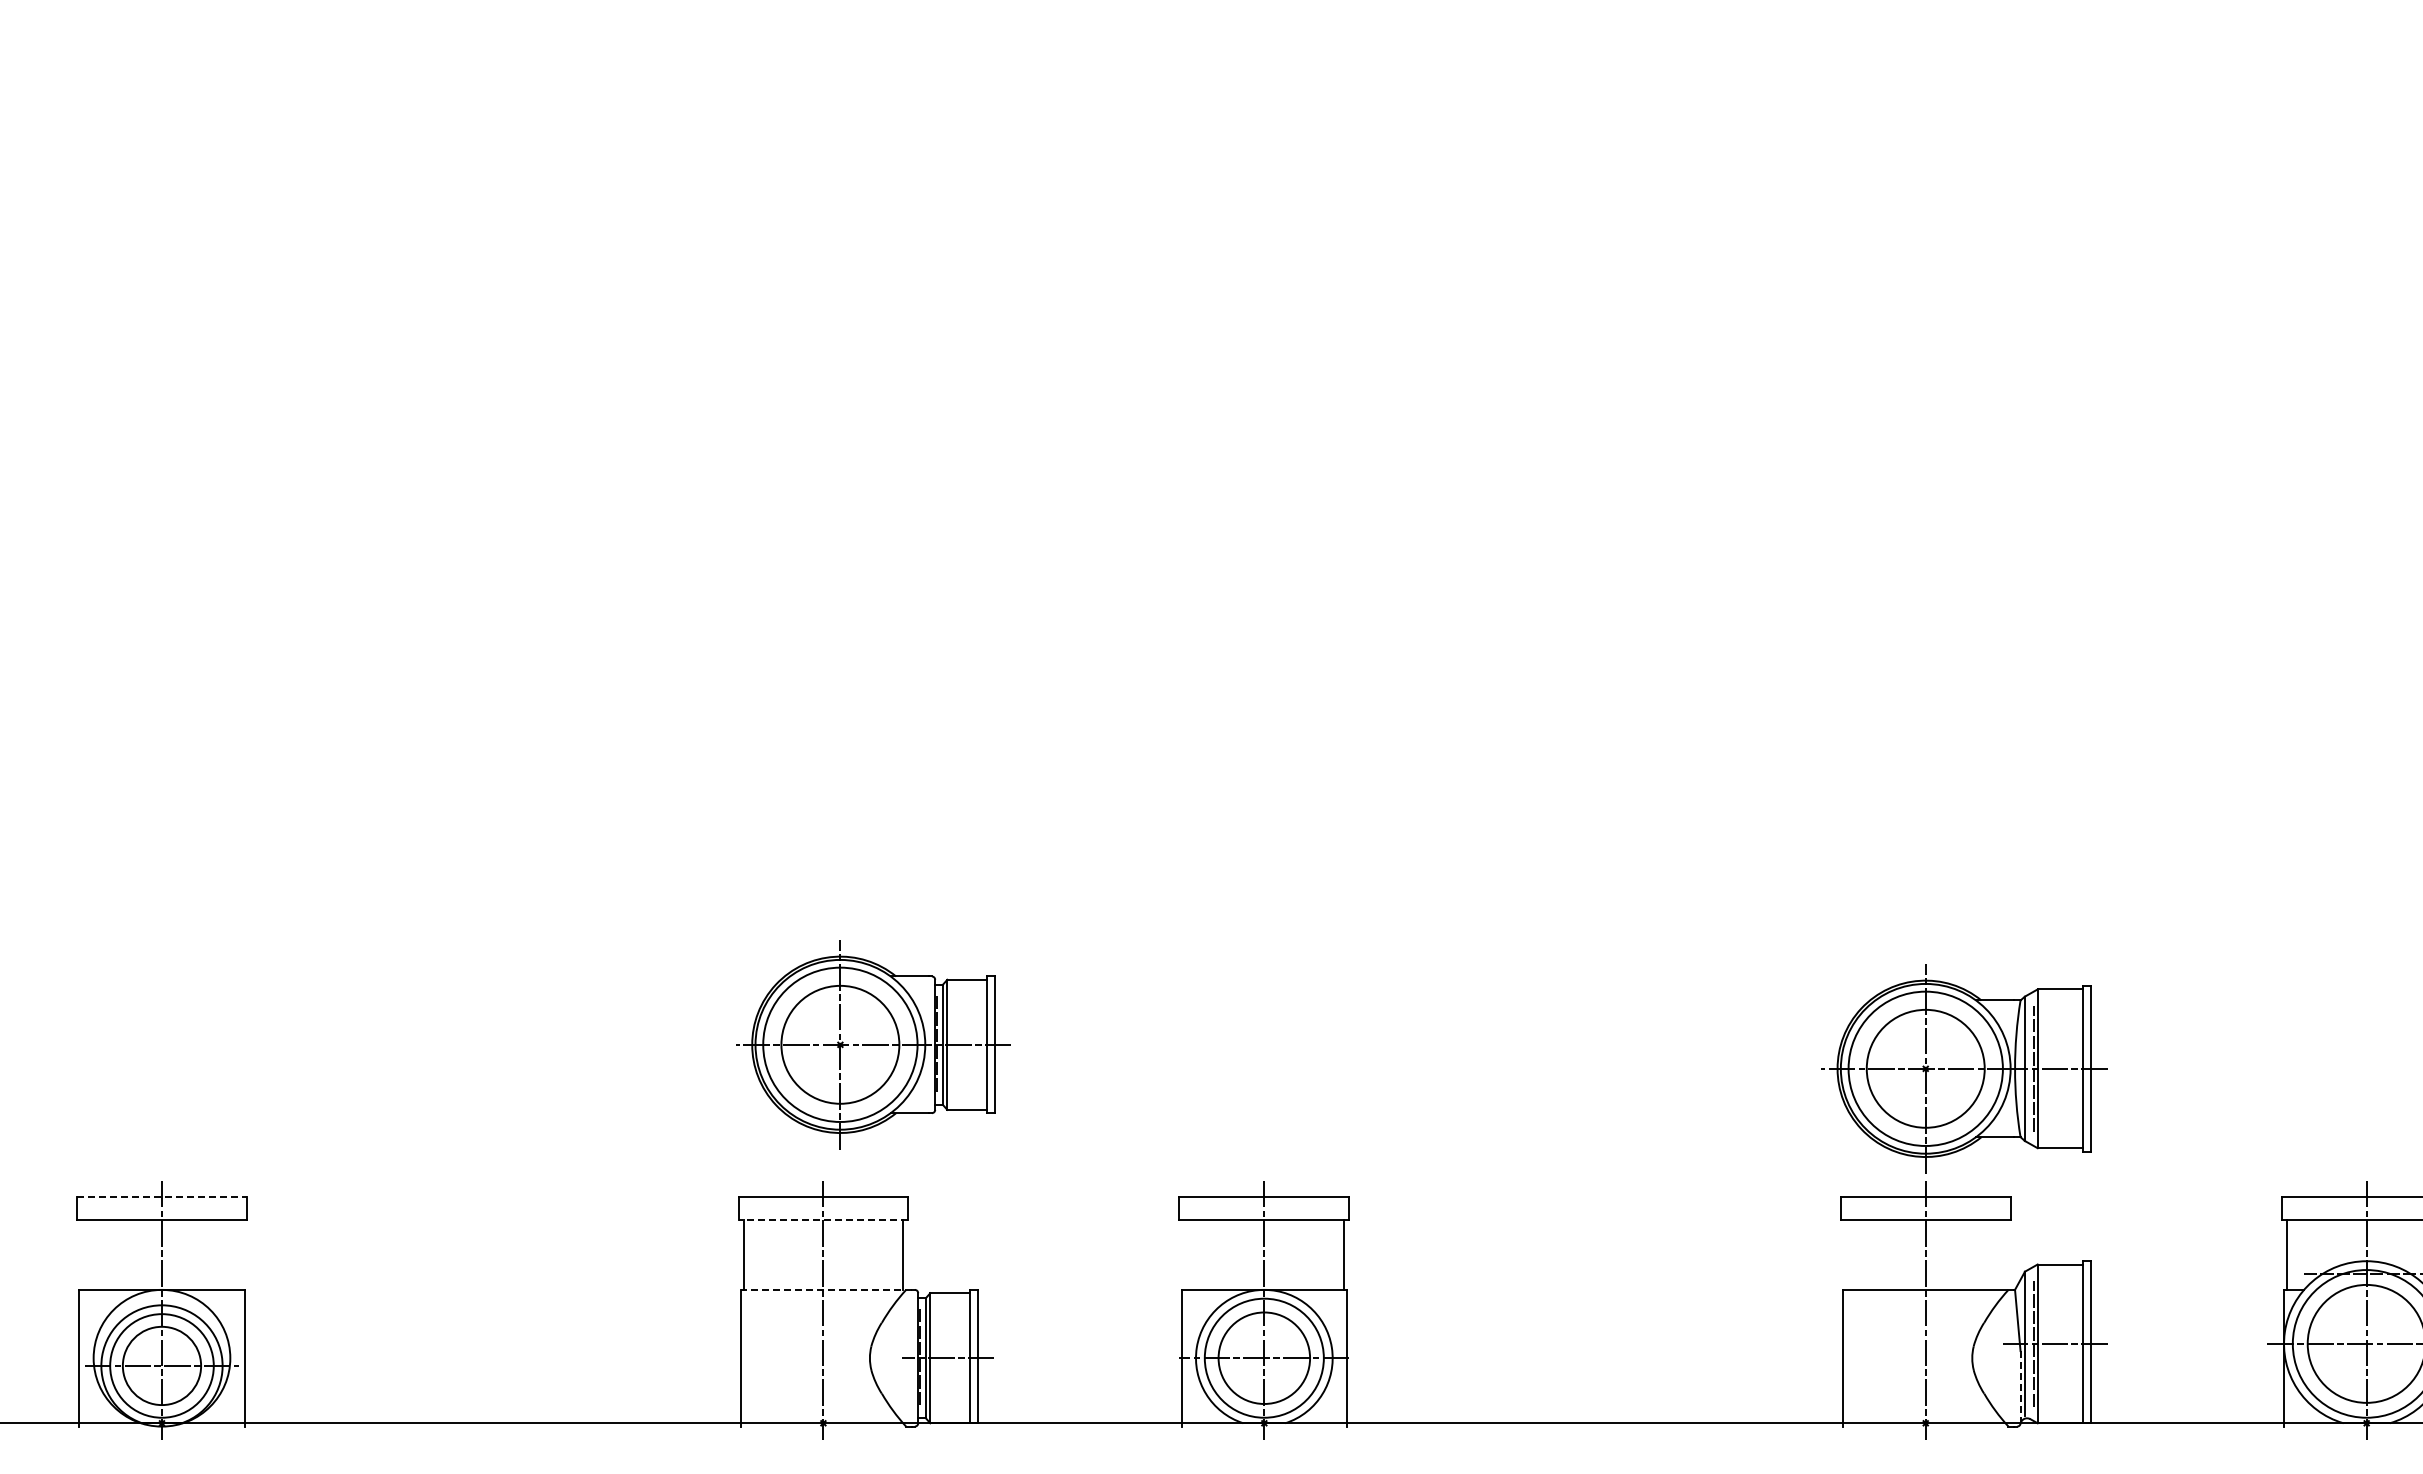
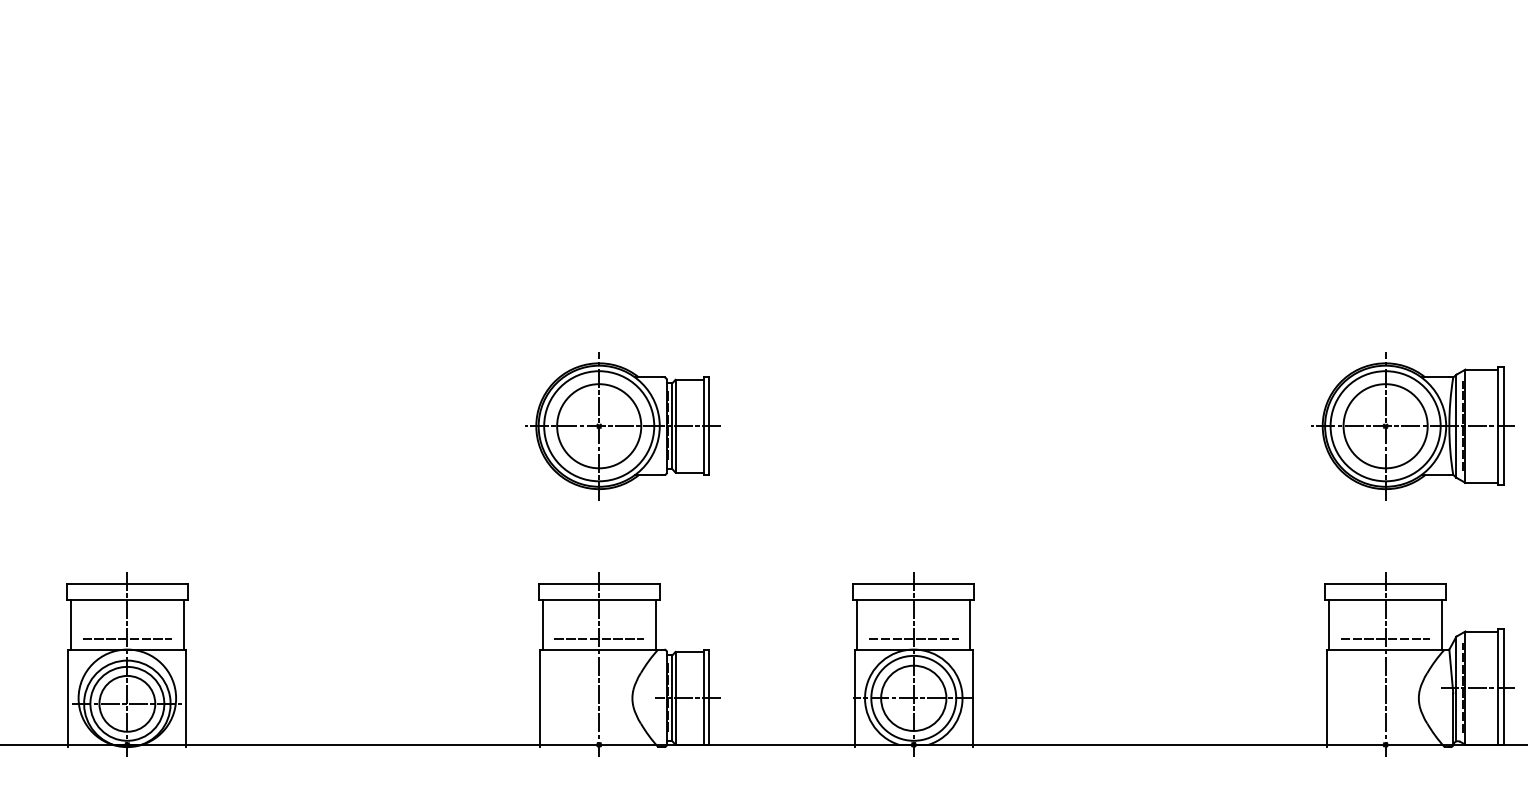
part: (873, 1044) -> (622, 426), moved
part: (1964, 1068) -> (1413, 426), moved
line: (162, 1197) -> (127, 583), dashed -> solid
line: (823, 1220) -> (599, 600), dashed -> solid
line: (82, 1254) -> (70, 624), added
line: (241, 1254) -> (184, 624), added
line: (1184, 1254) -> (856, 624), added
line: (1846, 1254) -> (1329, 624), added
line: (2005, 1254) -> (1442, 624), added
line: (161, 1274) -> (127, 638), added
line: (823, 1274) -> (599, 638), added
line: (1264, 1274) -> (913, 638), added
line: (1925, 1274) -> (1385, 638), added
line: (825, 1289) -> (600, 649), dashed -> solid
line: (2020, 1387) -> (1453, 719), dashed -> solid

